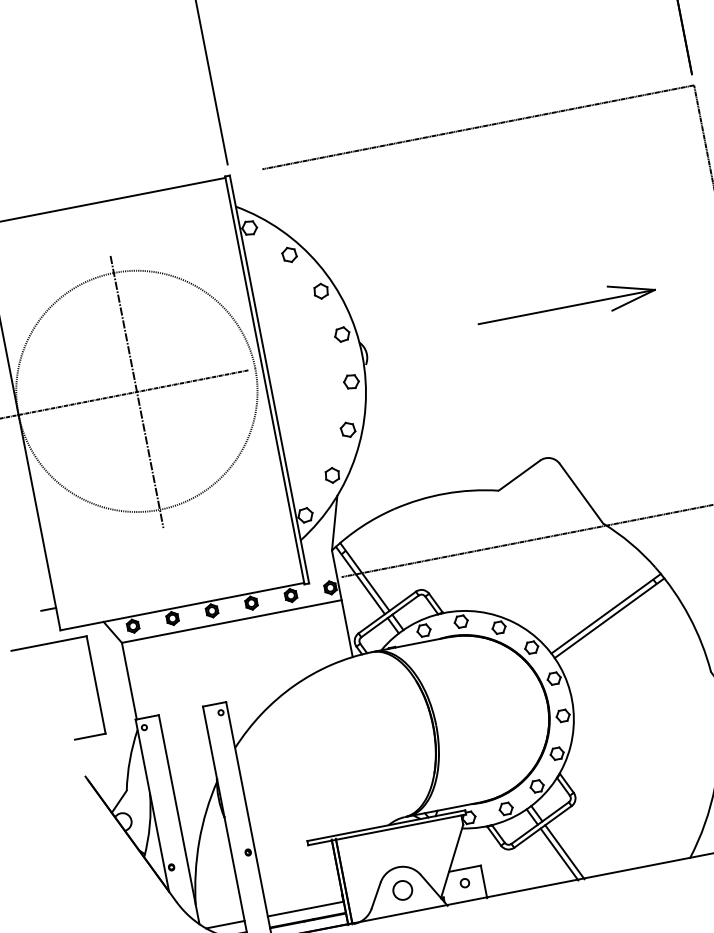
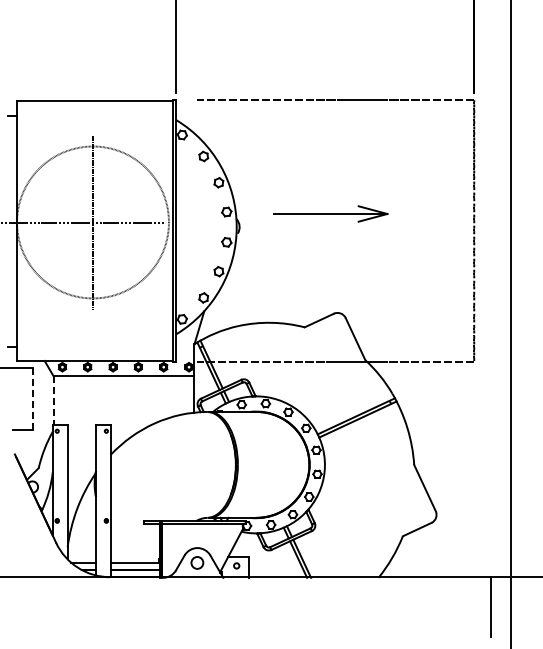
part: (566, 306) -> (330, 213), moved
line: (129, 680) -> (53, 400), solid -> dashed
line: (96, 685) -> (32, 399), solid -> dashed

